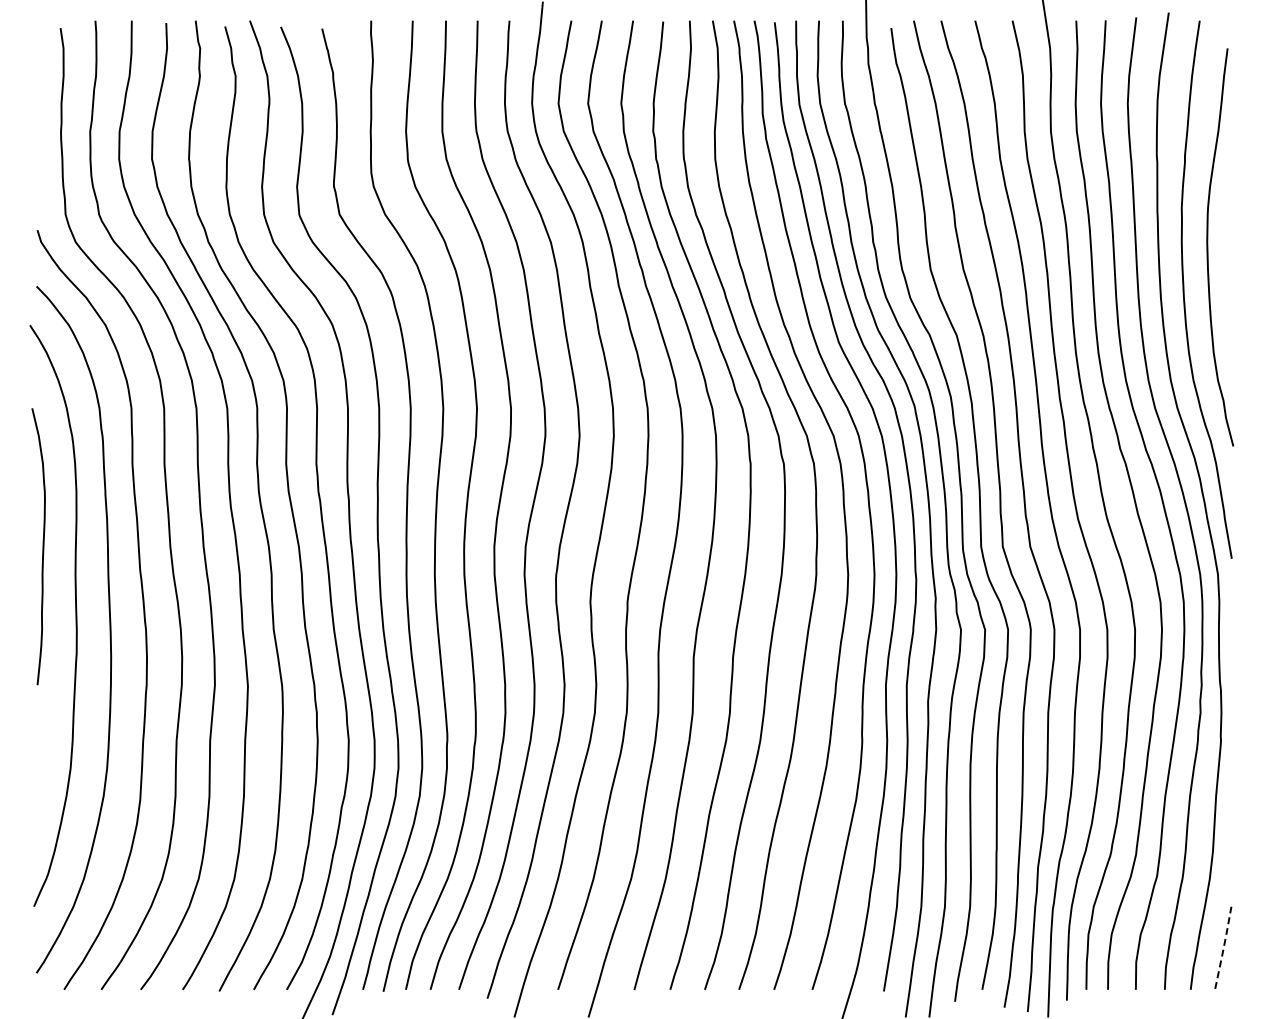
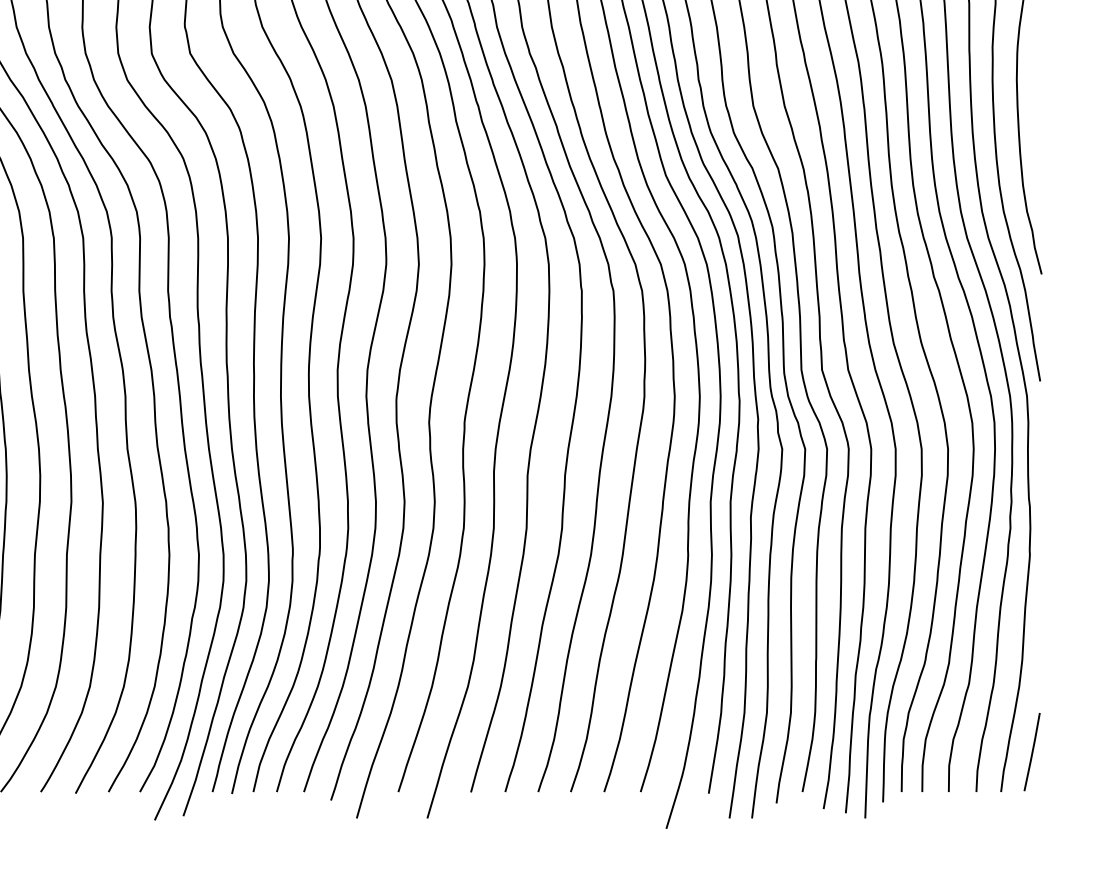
line: (1223, 947) -> (1032, 751), dashed -> solid

